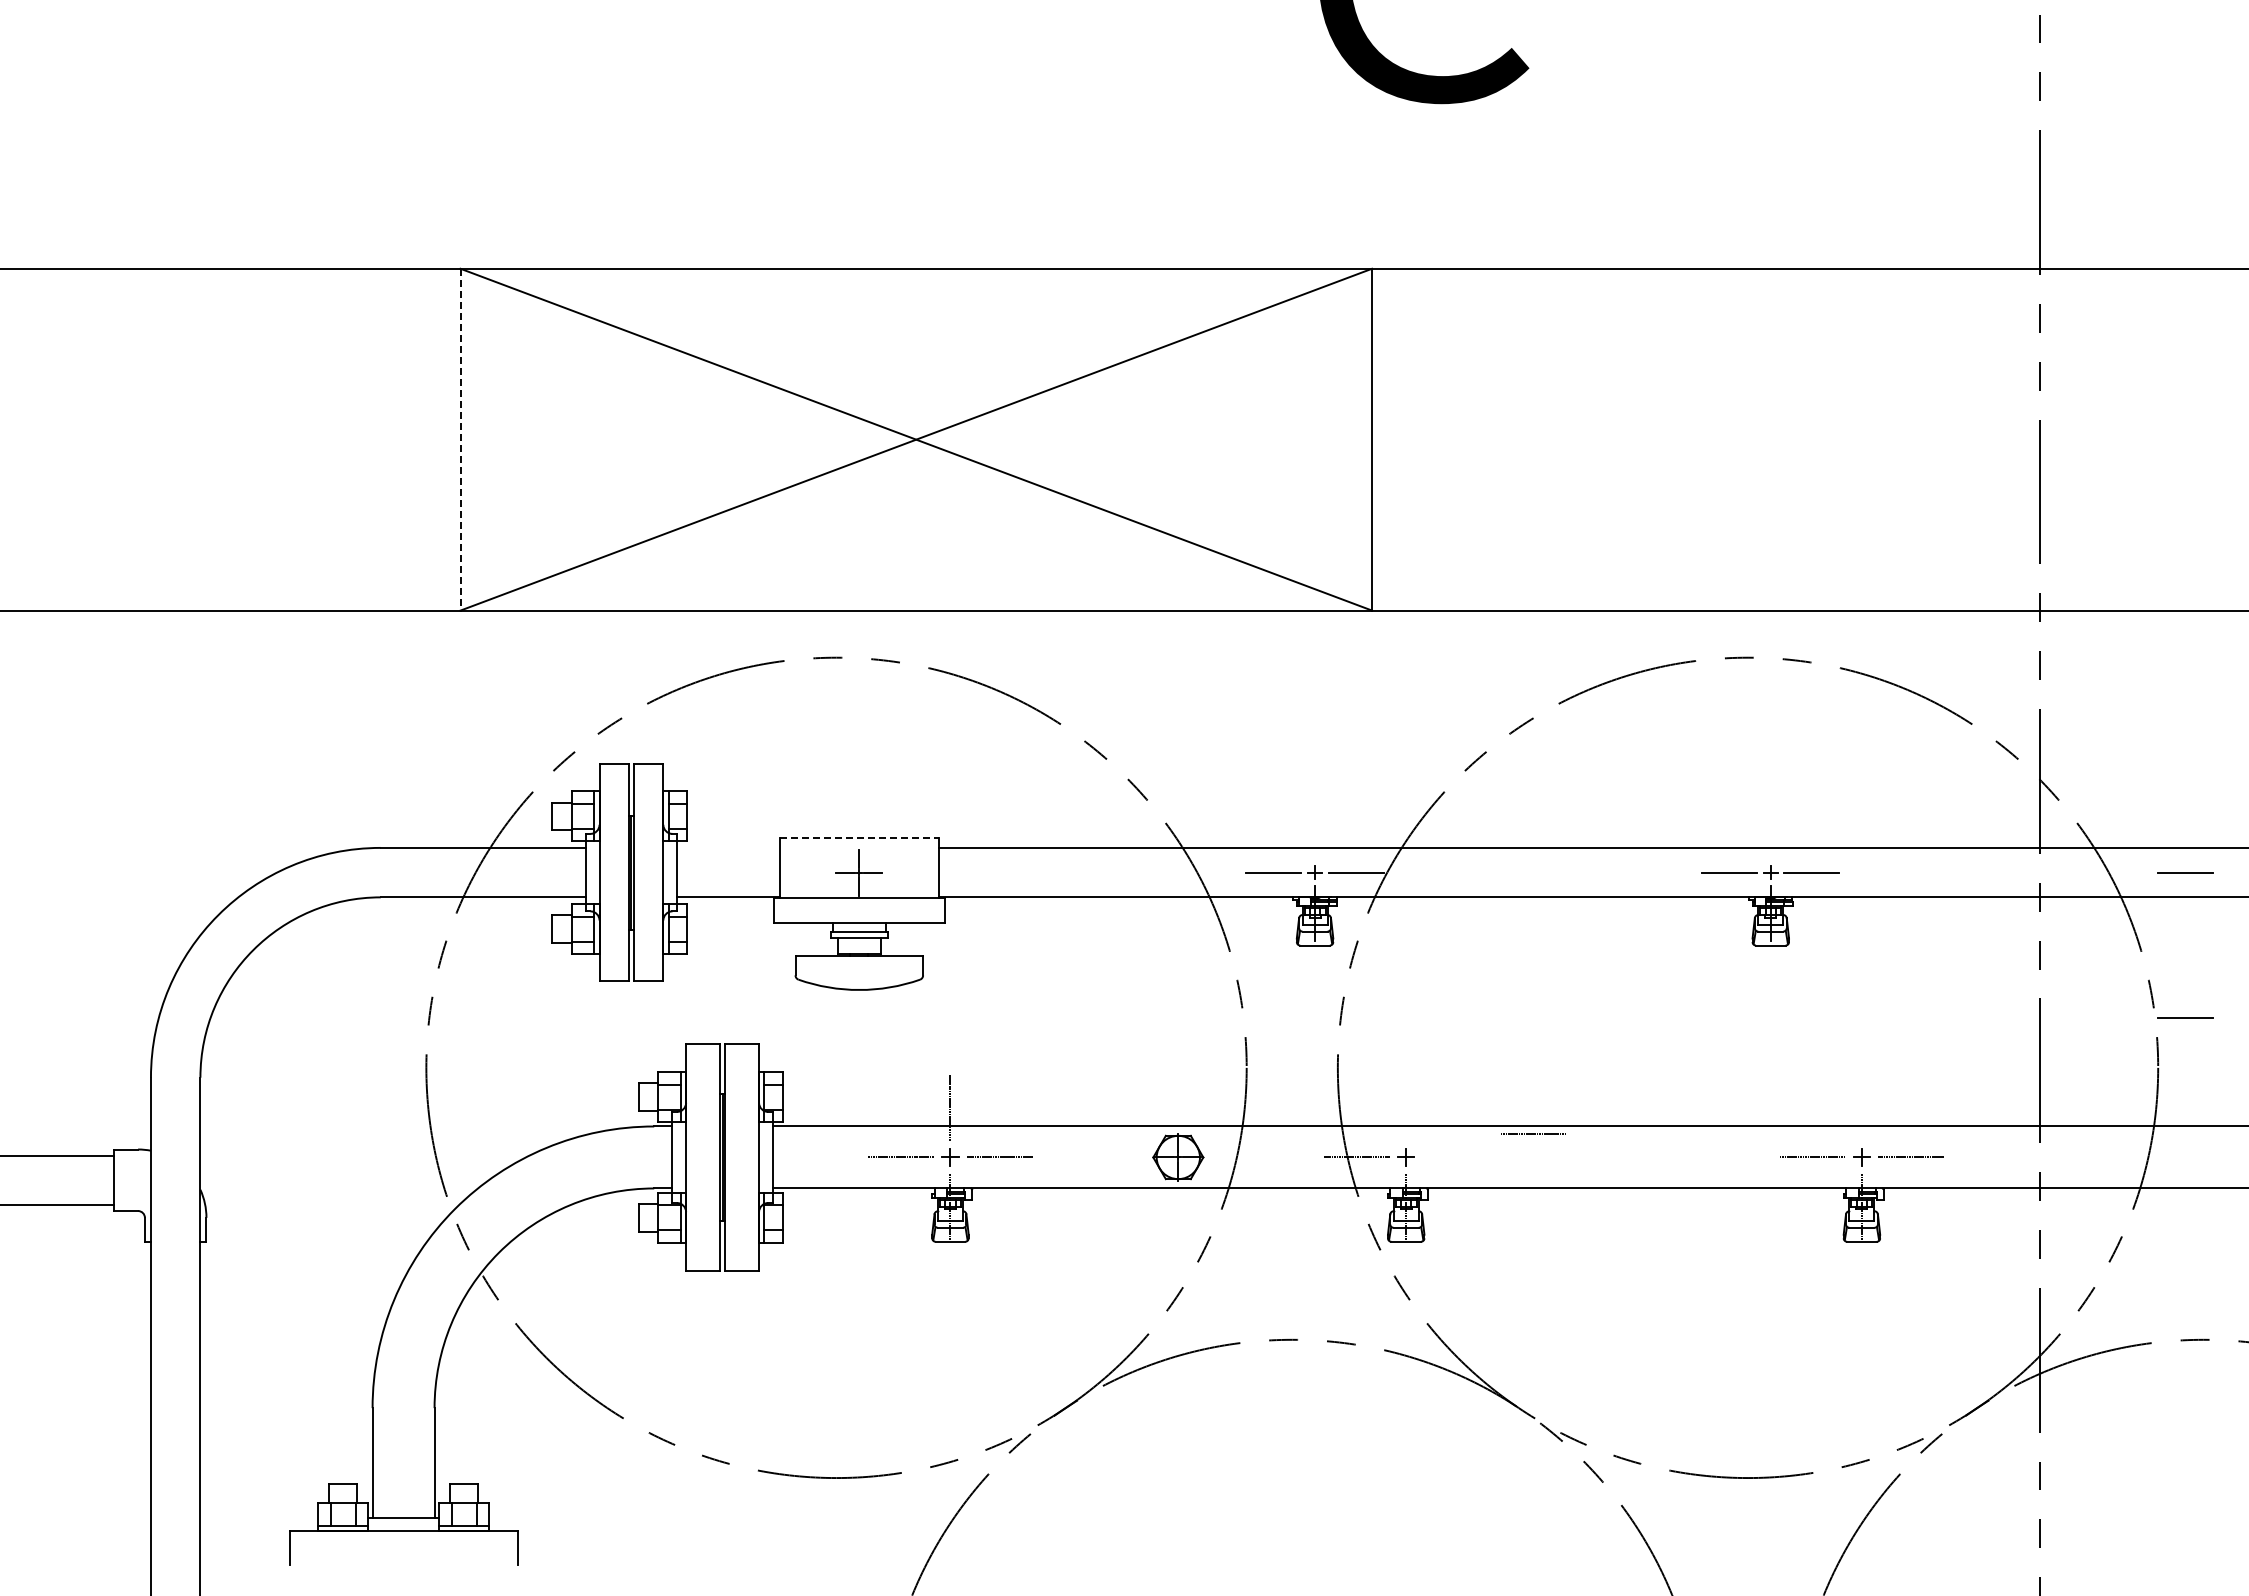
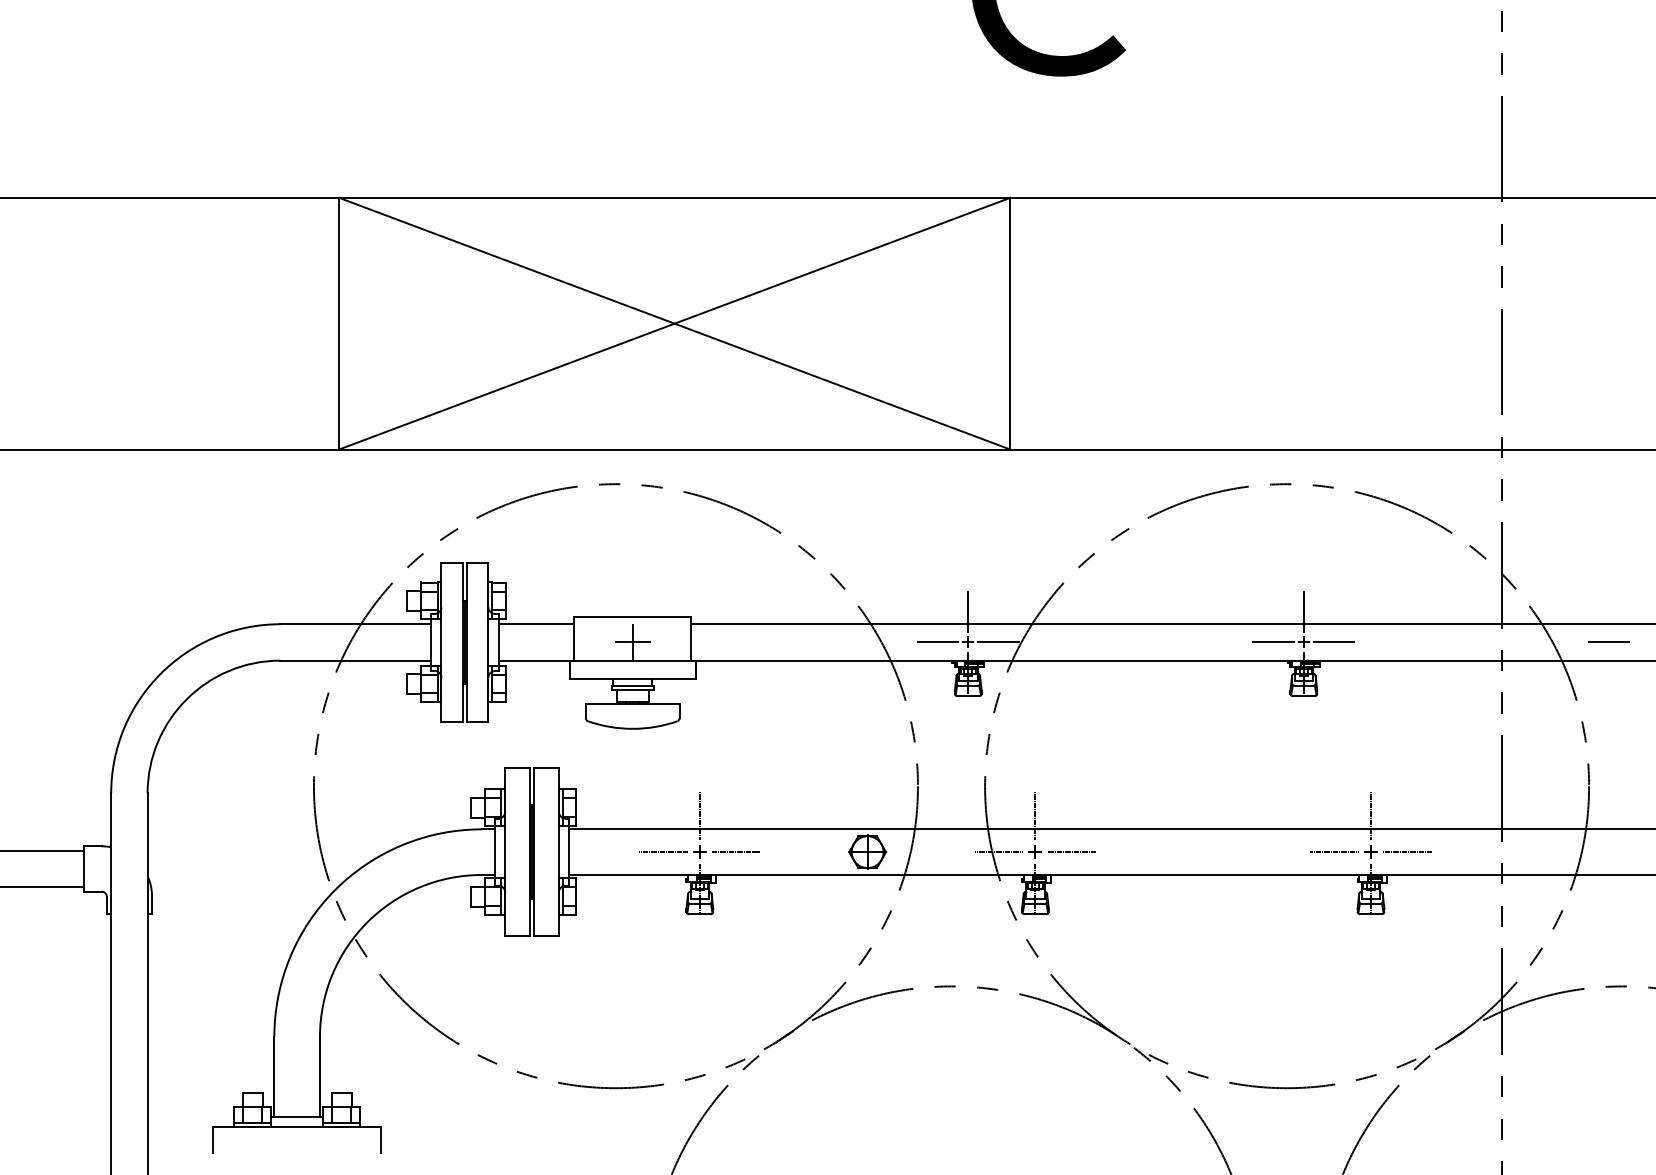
line: (460, 439) -> (339, 323), dashed -> solid
line: (1315, 831) -> (968, 612), added
line: (1770, 831) -> (1303, 612), added
line: (859, 838) -> (632, 617), dashed -> solid
line: (728, 847) -> (536, 623), added
line: (2185, 1017) -> (1609, 749), removed
line: (1406, 1108) -> (1035, 816), added
line: (1861, 1108) -> (1370, 816), added
line: (1533, 1133) -> (1071, 851), moved

